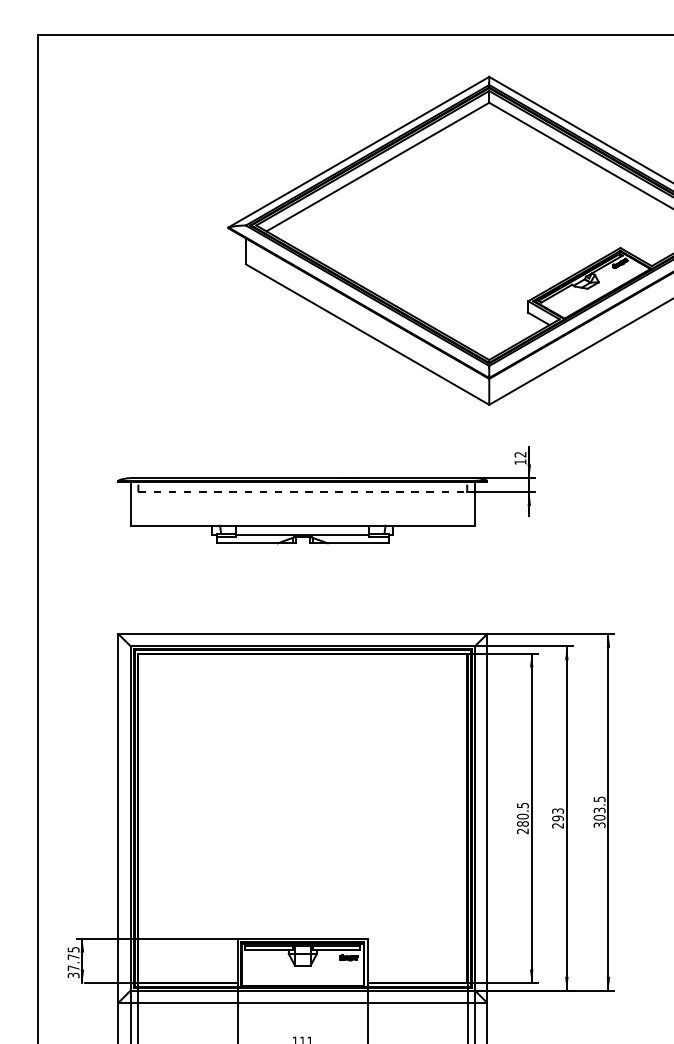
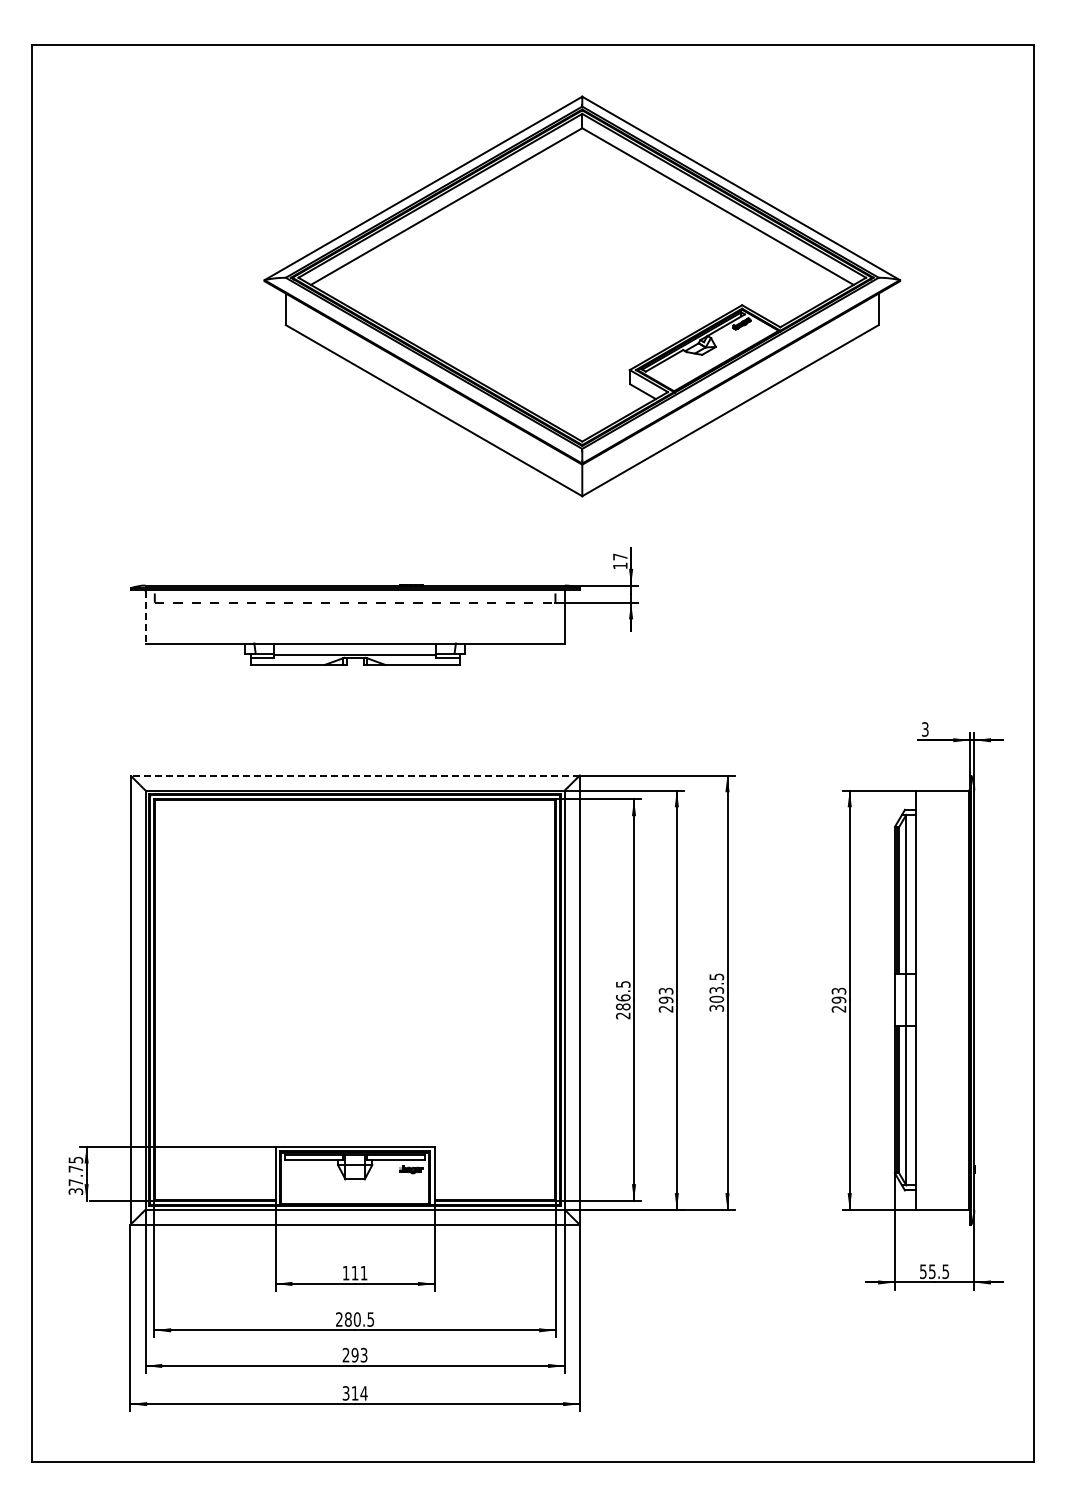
text: (520, 454) -> (620, 556), 12 -> 17
line: (130, 504) -> (145, 617), solid -> dashed
line: (303, 634) -> (355, 775), solid -> dashed
text: (523, 816) -> (623, 997), 280.5 -> 286.5

